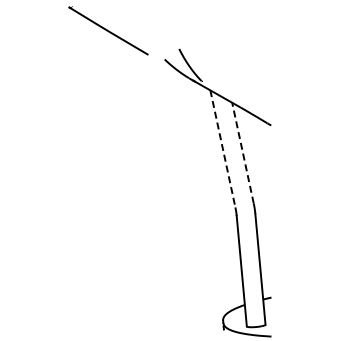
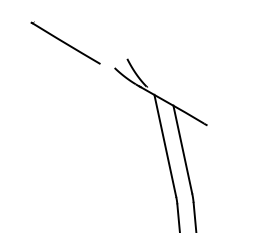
line: (222, 148) -> (164, 145), dashed -> solid
line: (242, 153) -> (182, 149), dashed -> solid

